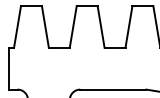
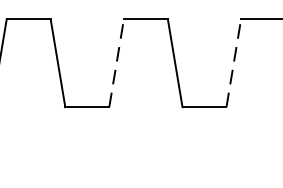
line: (73, 26) -> (117, 62), solid -> dashed
line: (129, 26) -> (234, 62), solid -> dashed

